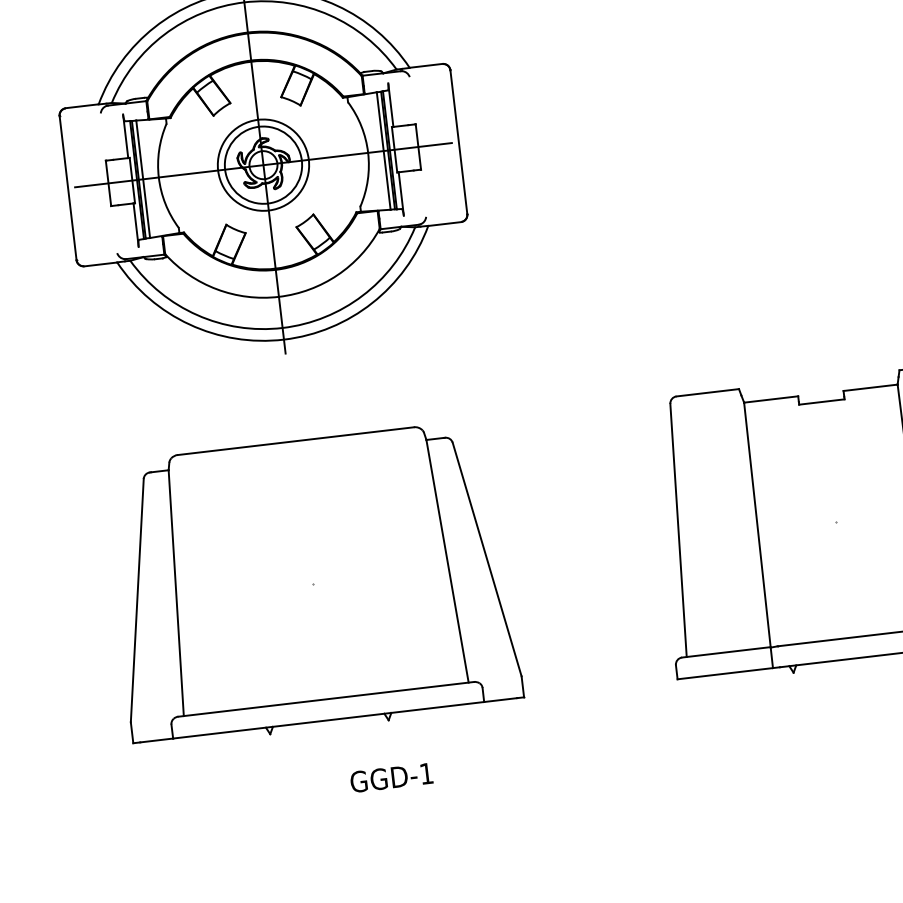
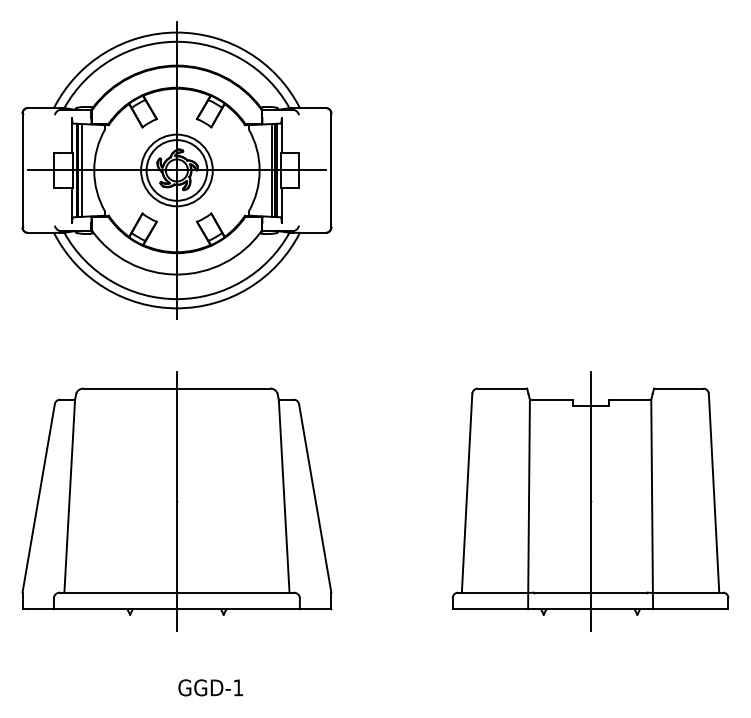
line: (835, 522) -> (590, 501), added
line: (312, 584) -> (176, 501), added
text: (391, 777) -> (210, 687), moved

